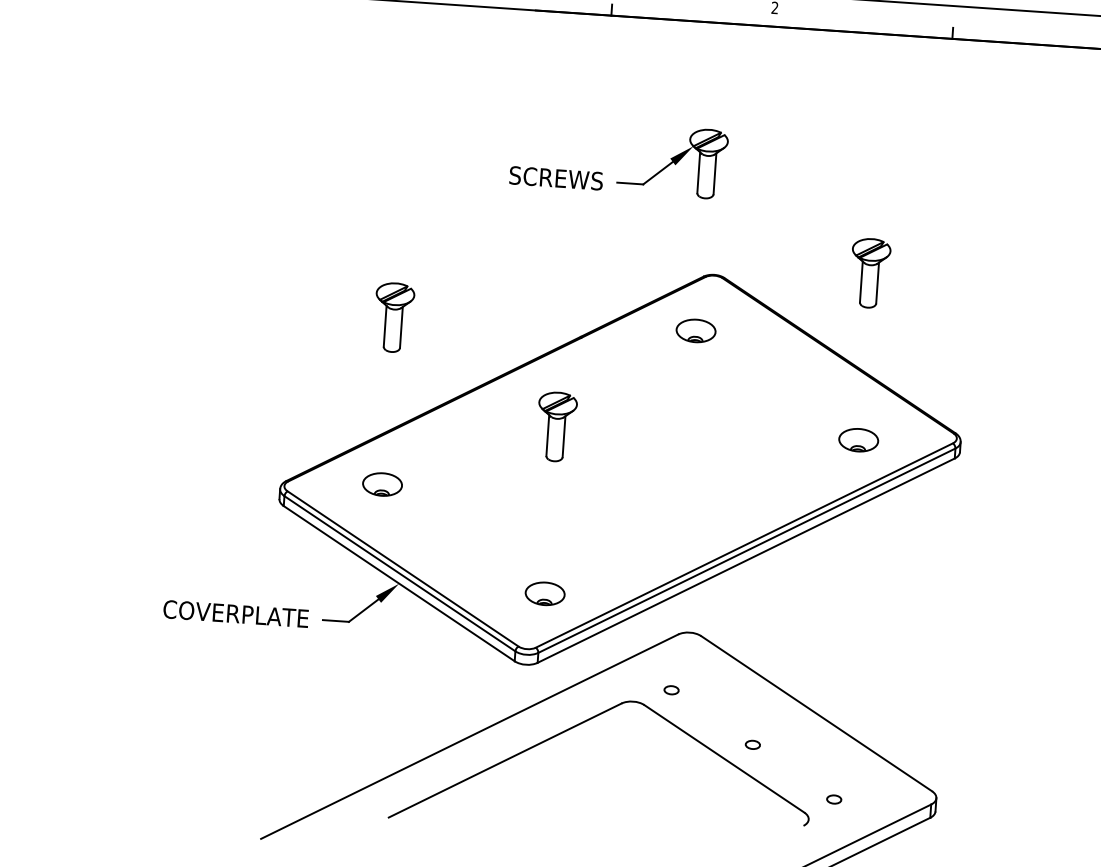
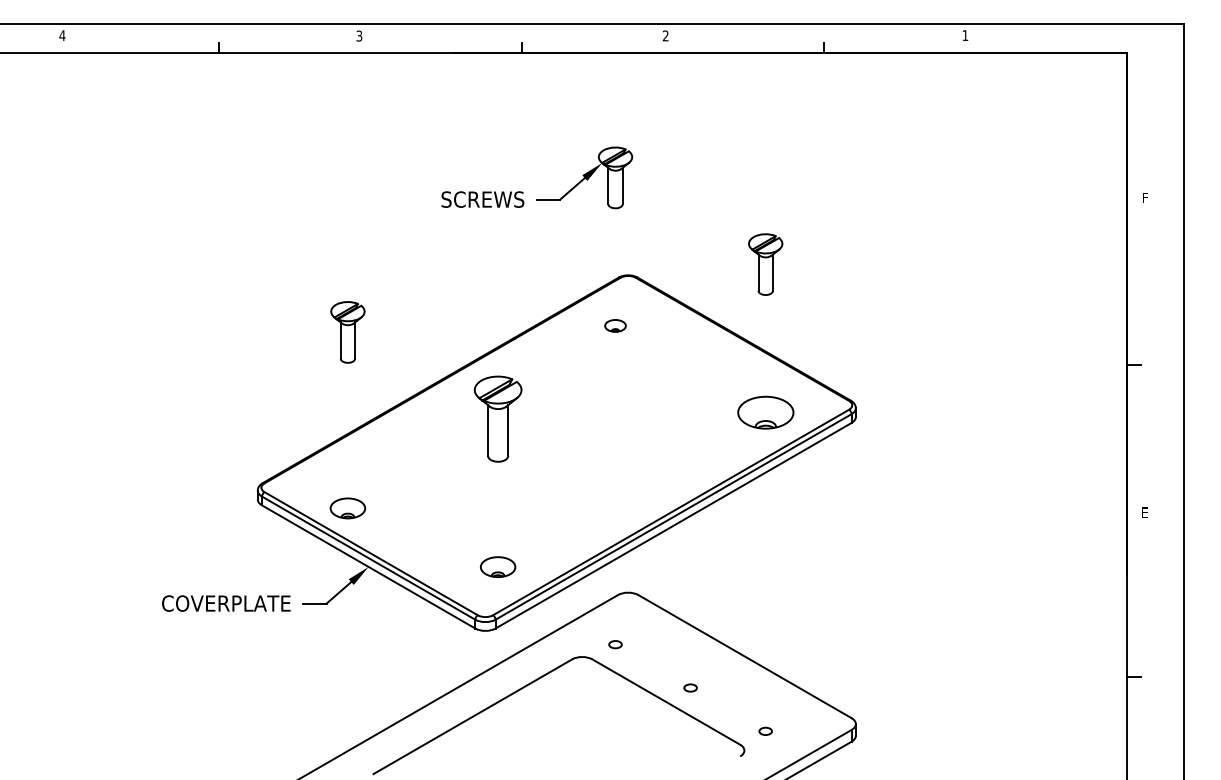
part: (696, 330) -> (615, 325), size x0.6
part: (555, 426) -> (497, 418), size x1.4
part: (858, 440) -> (765, 412), size x1.6
part: (382, 484) -> (347, 508), moved

